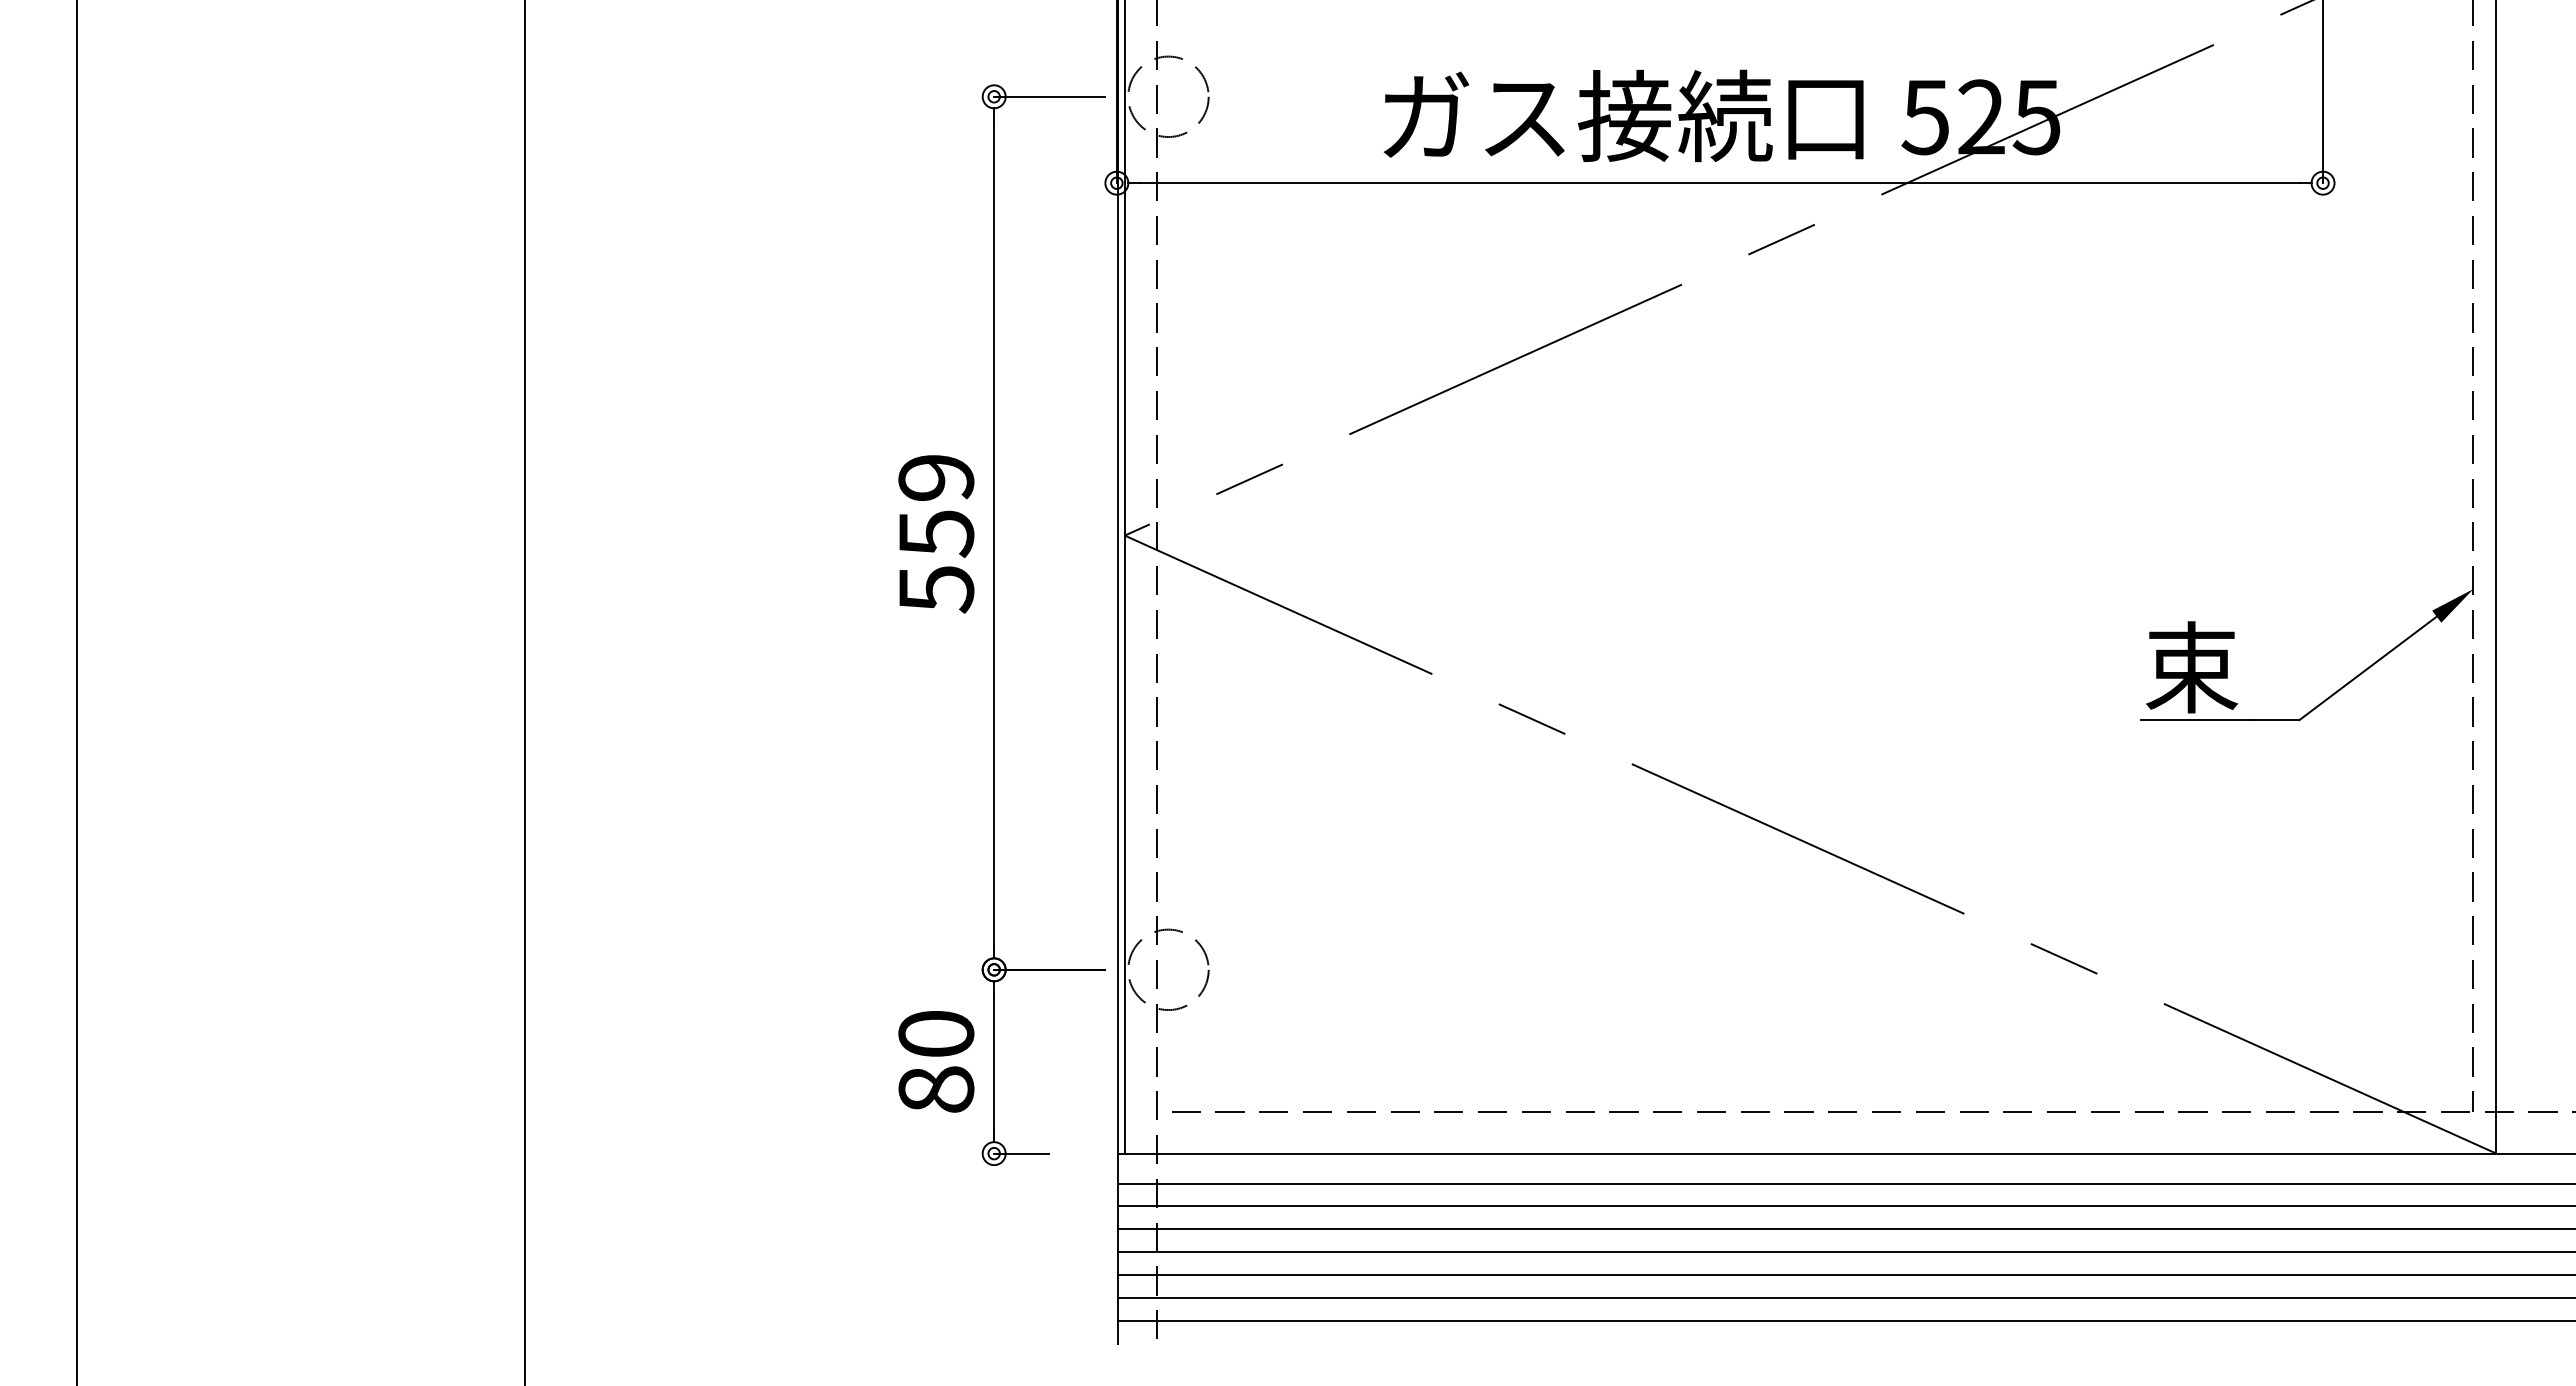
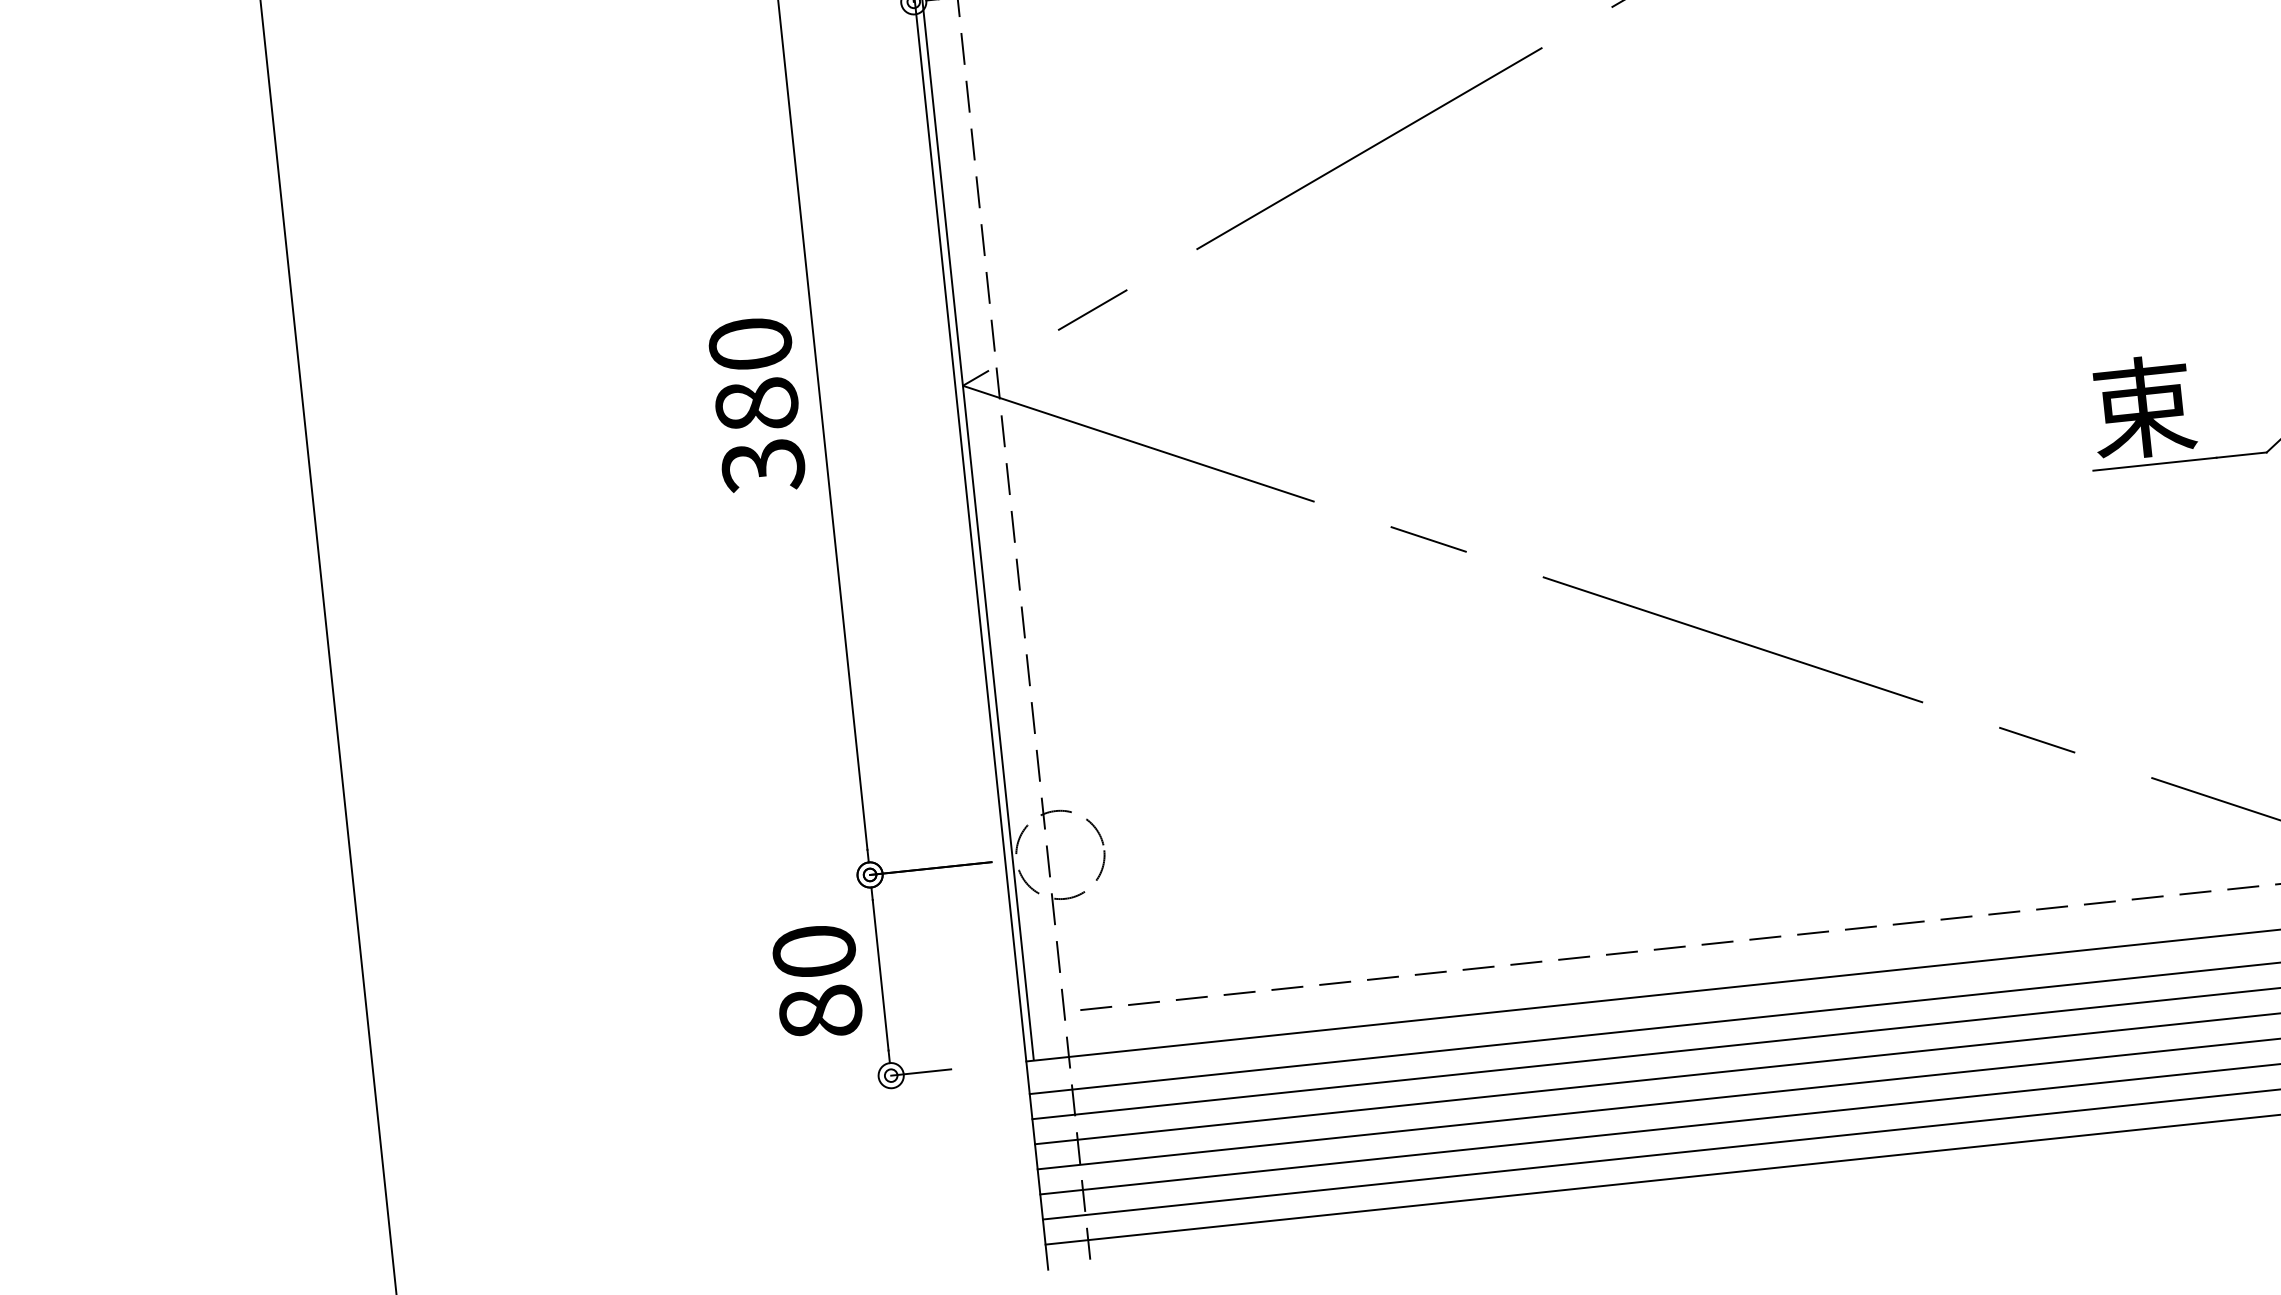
text: (936, 533) -> (757, 405), 559 -> 380

